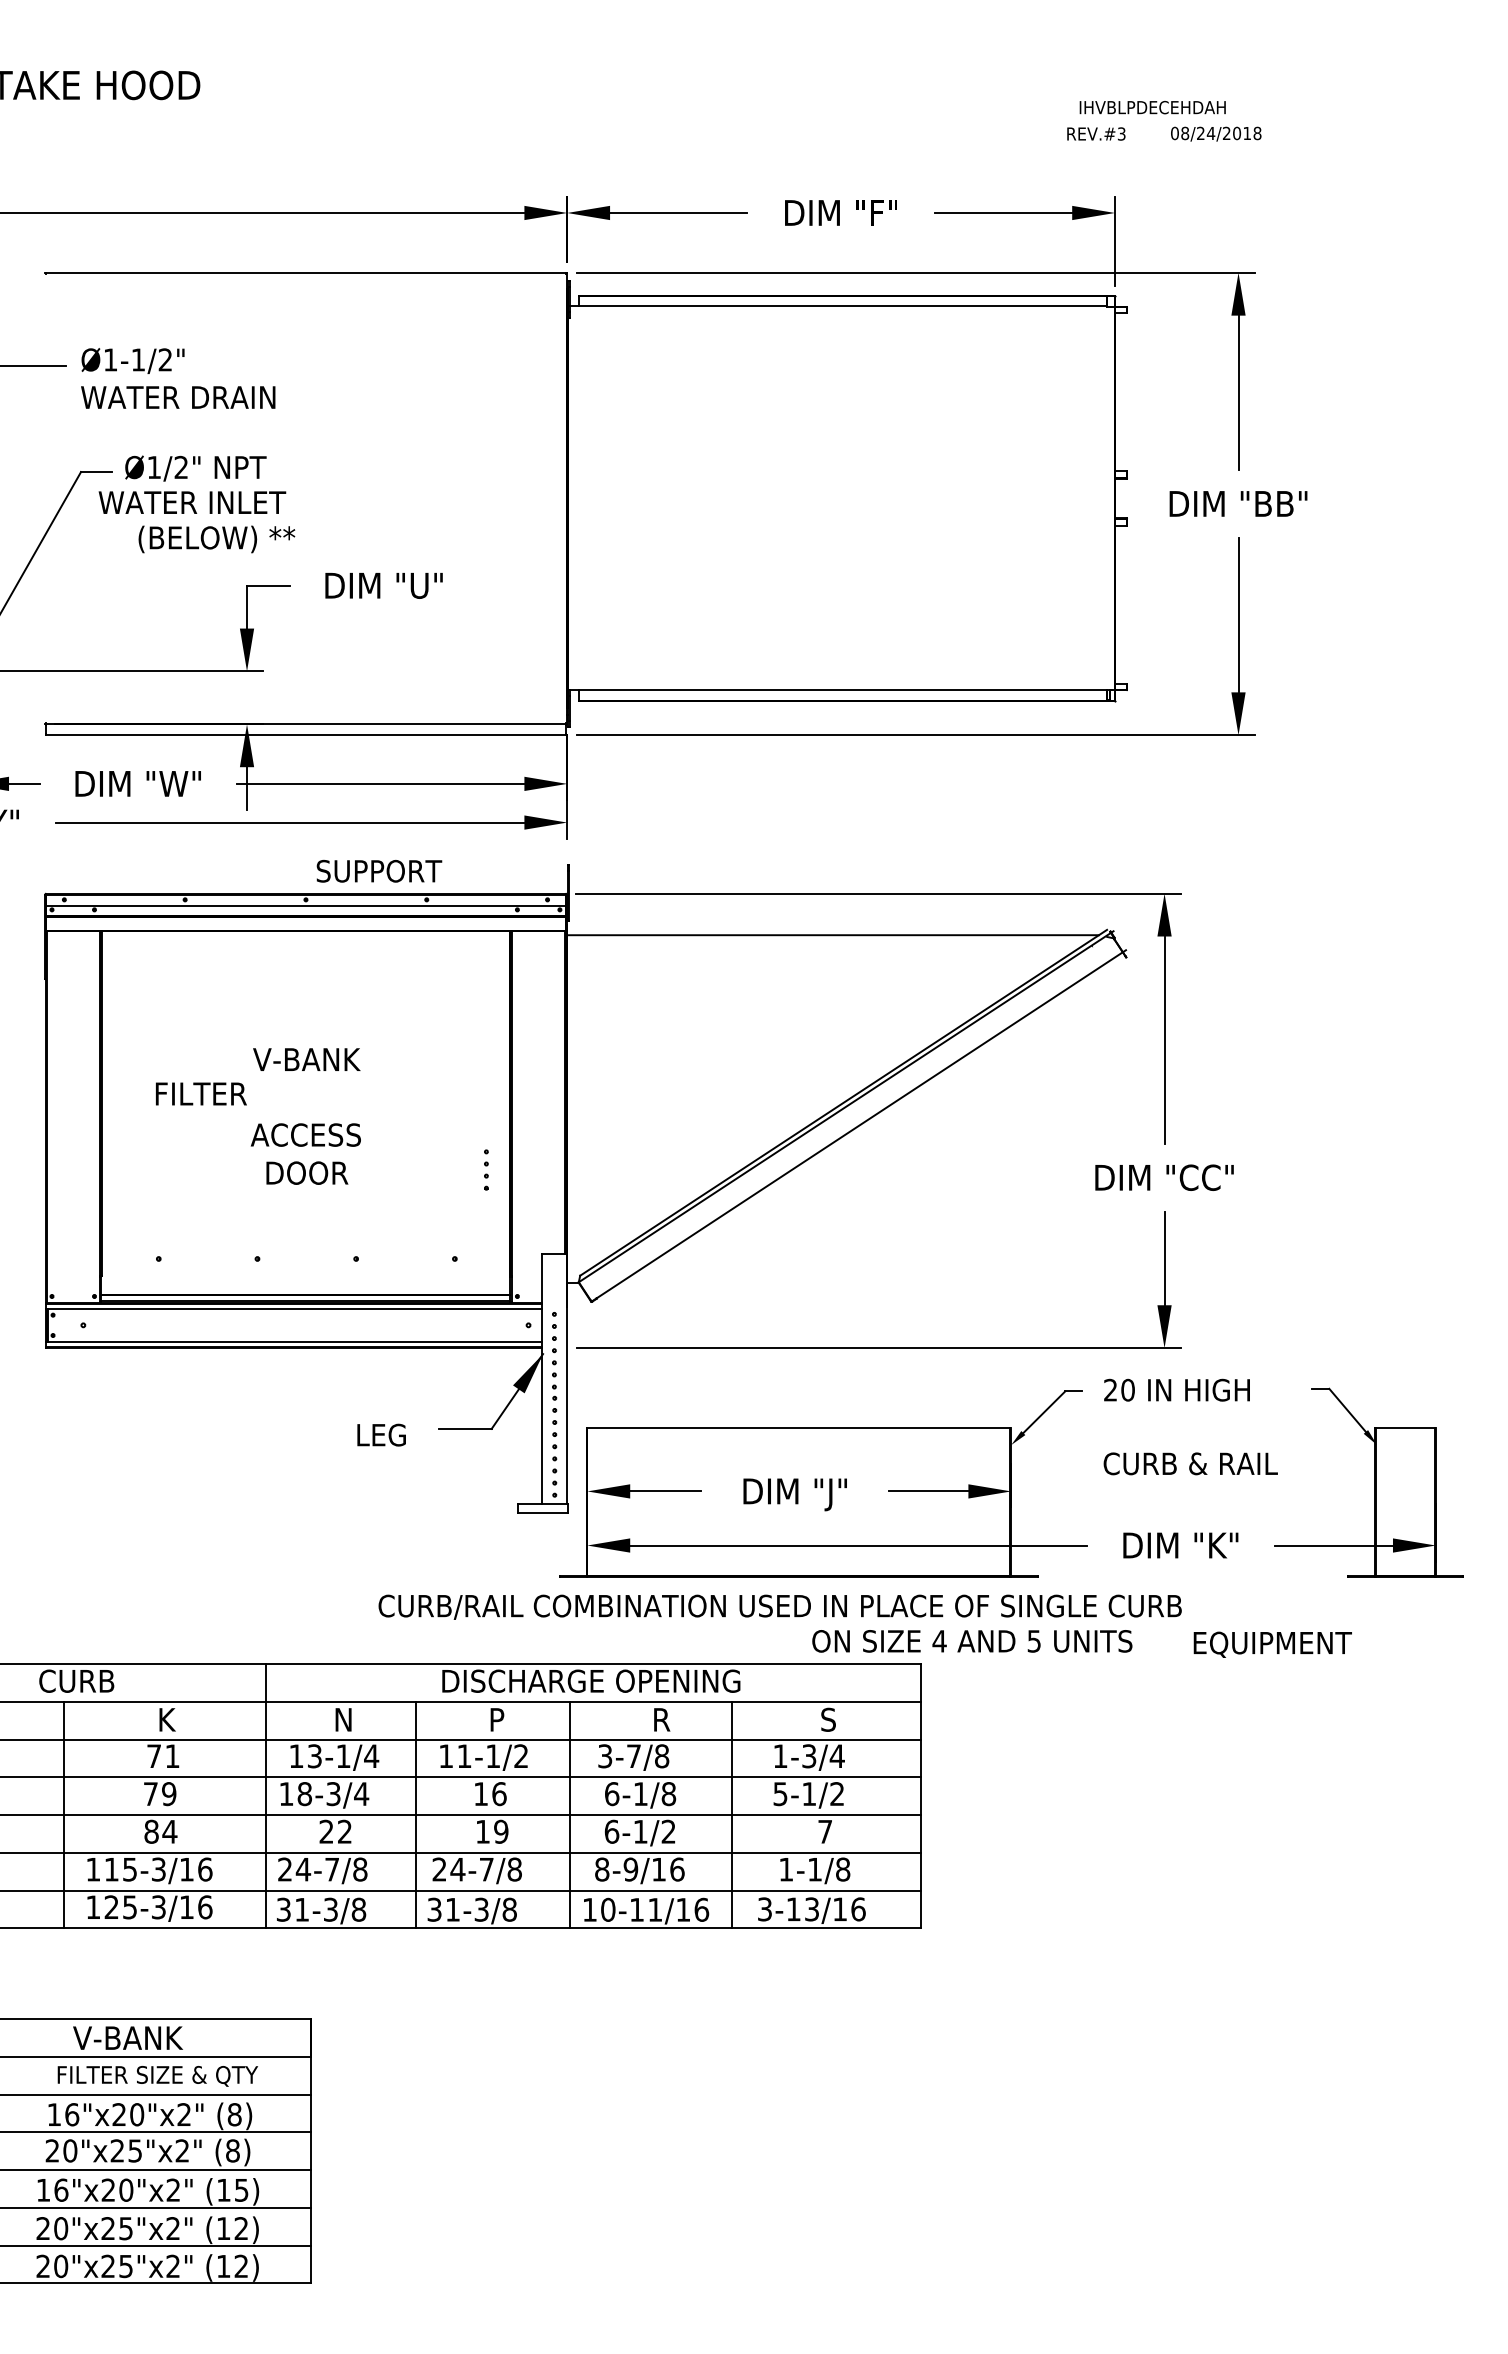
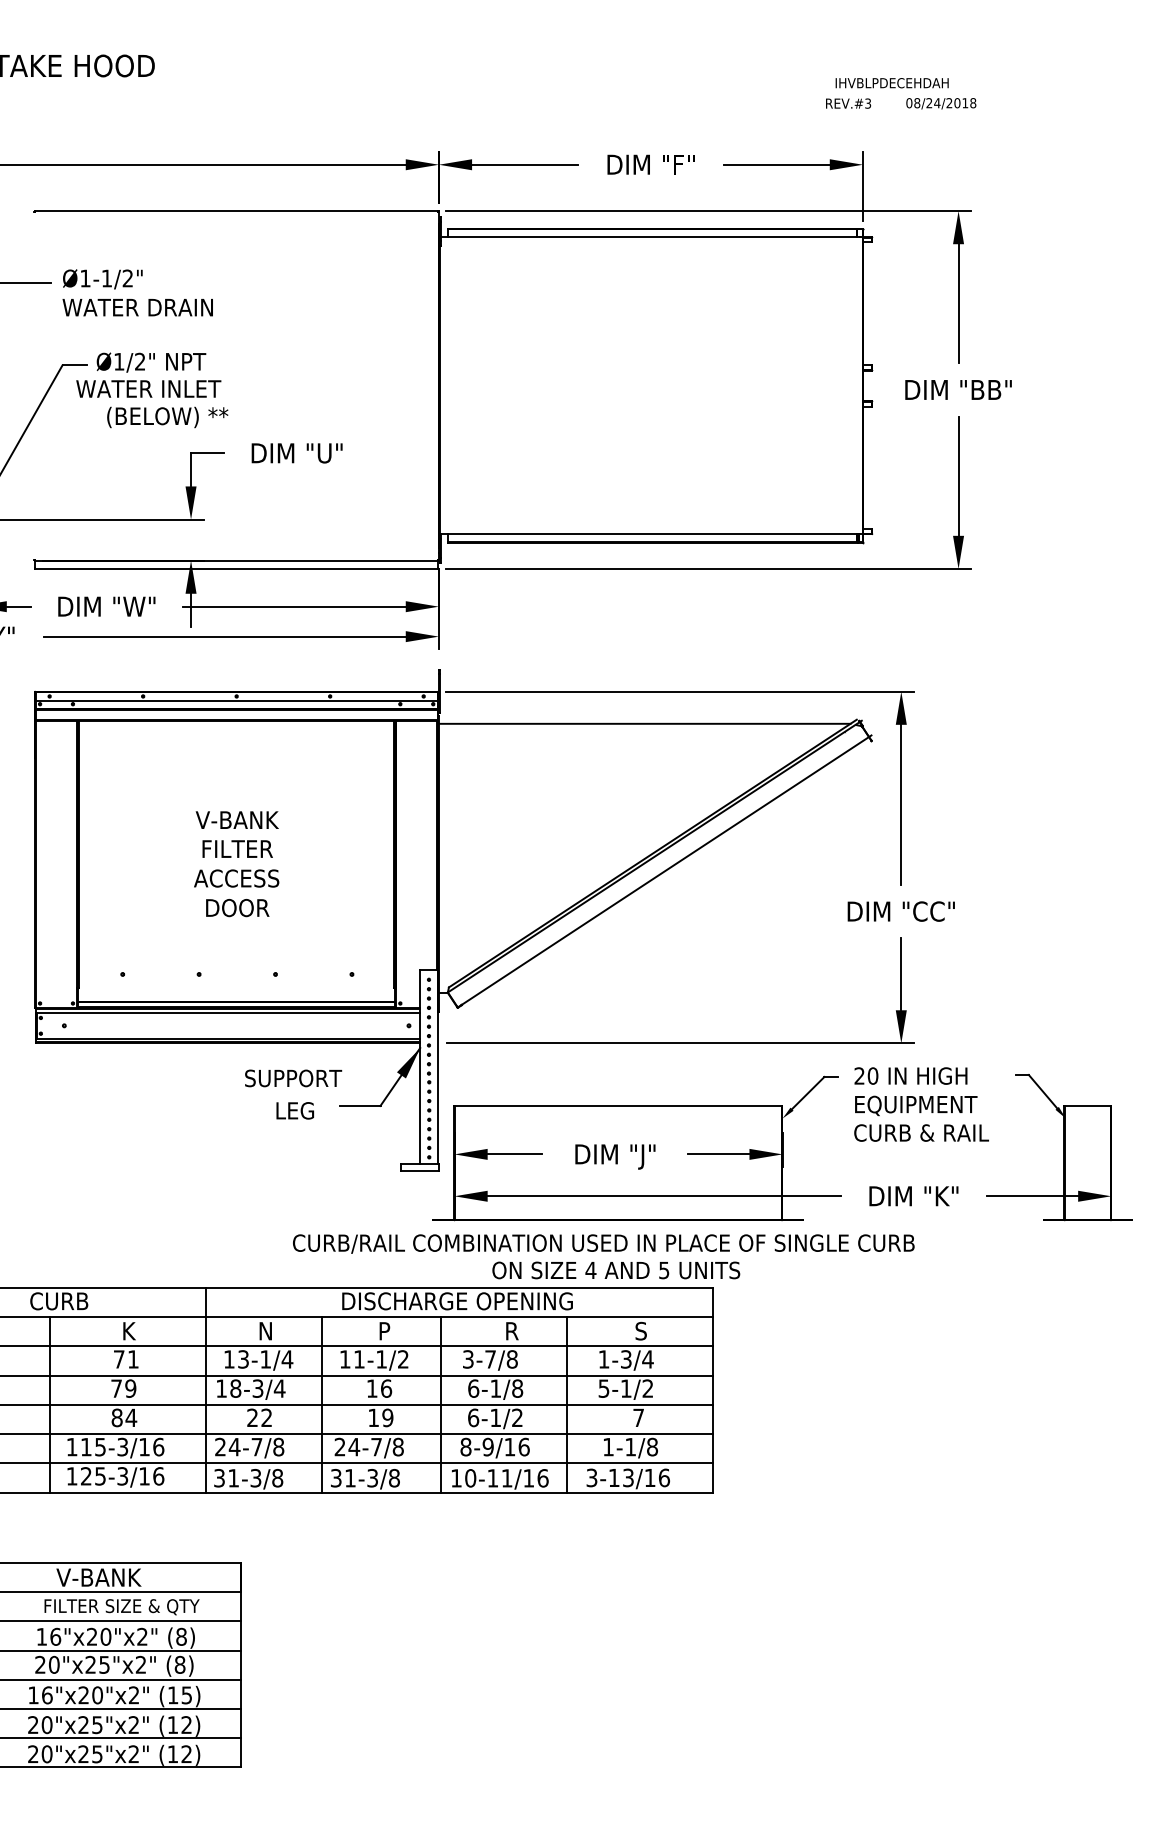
text: (379, 870) -> (293, 1077), moved
text: (201, 1093) -> (237, 848), moved
part: (486, 1169) -> (429, 993), moved
text: (972, 1641) -> (616, 1270), moved
text: (1272, 1644) -> (915, 1105), moved

